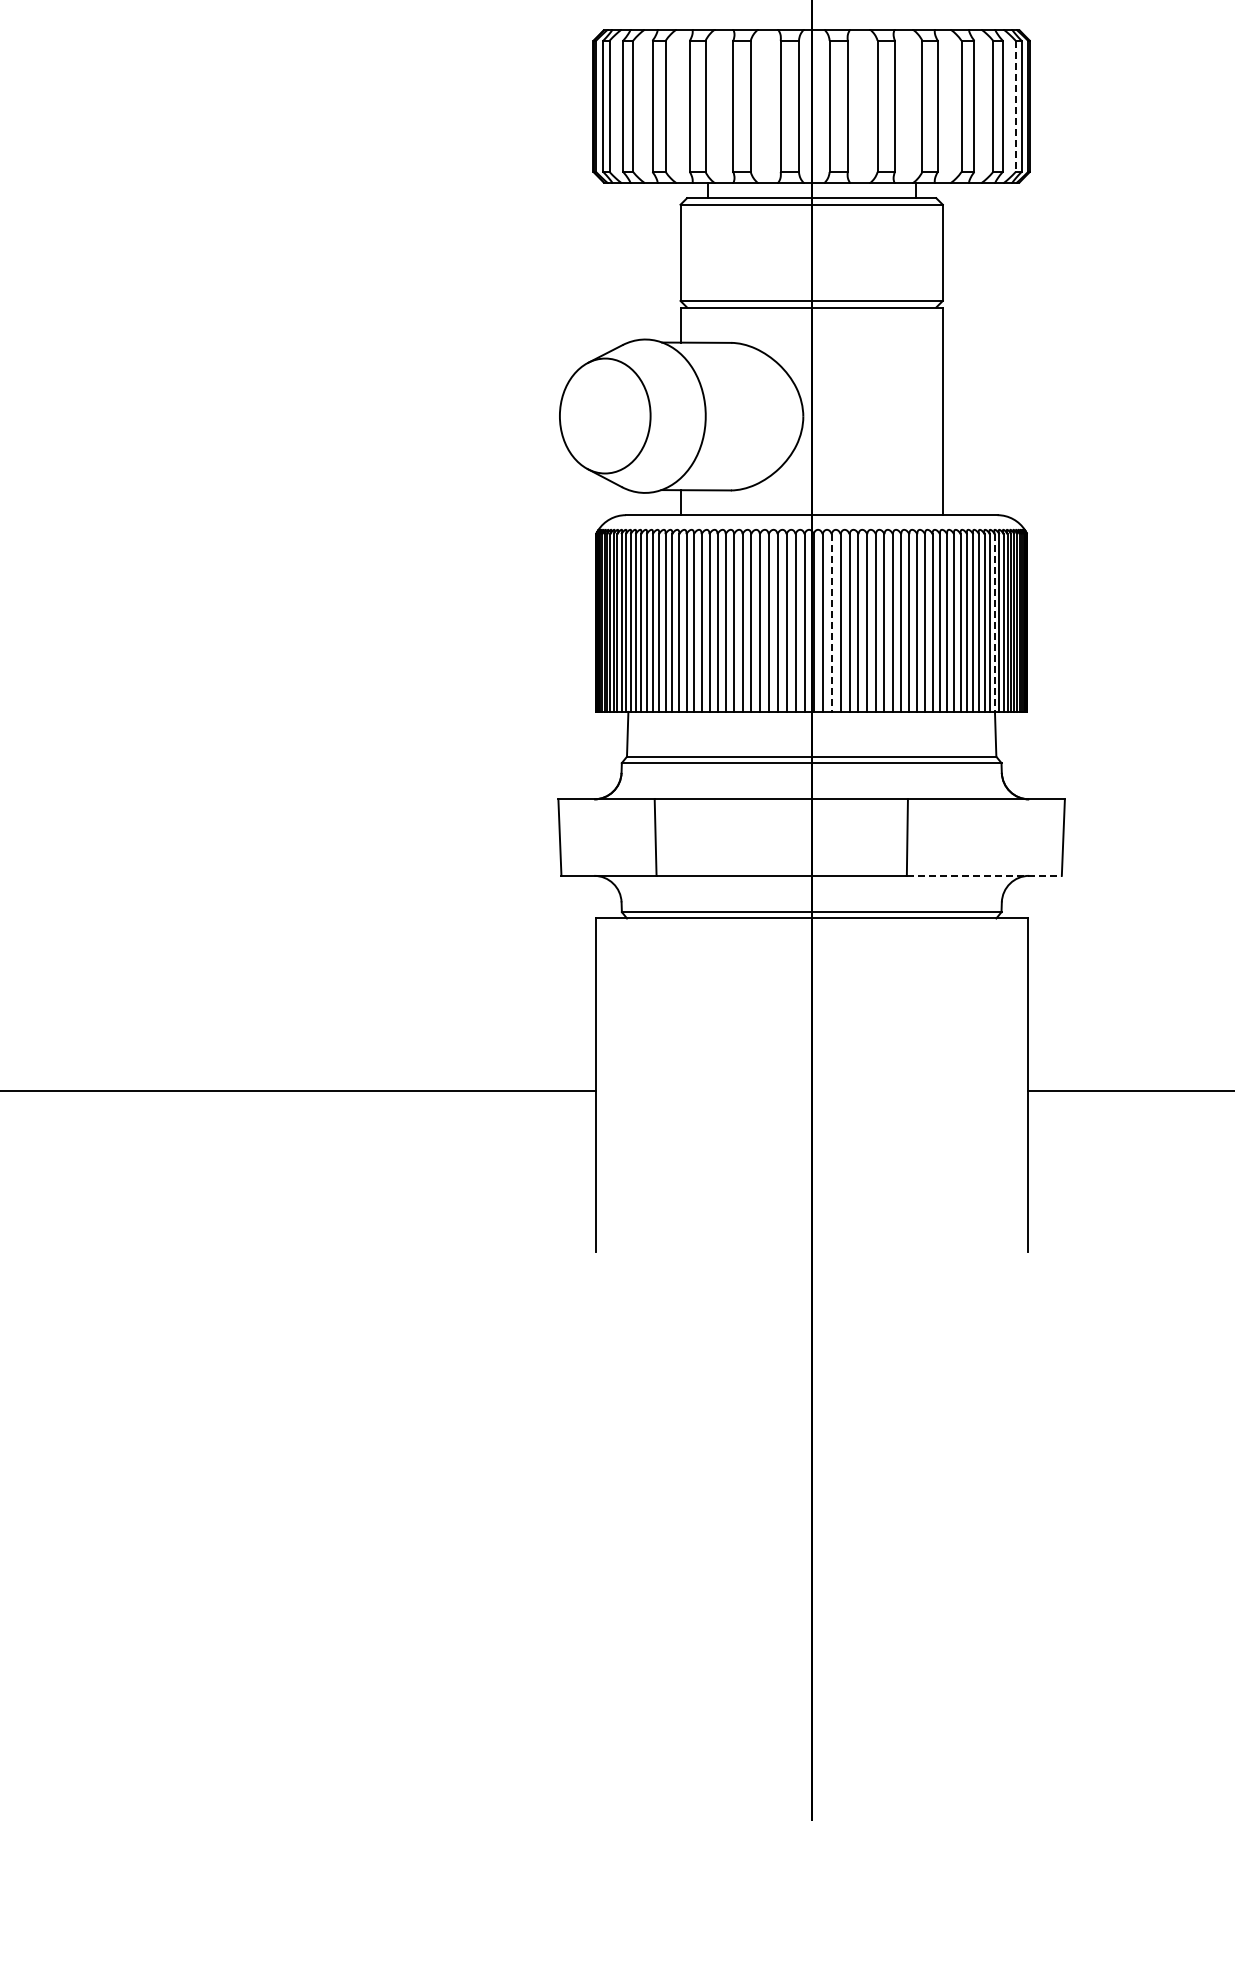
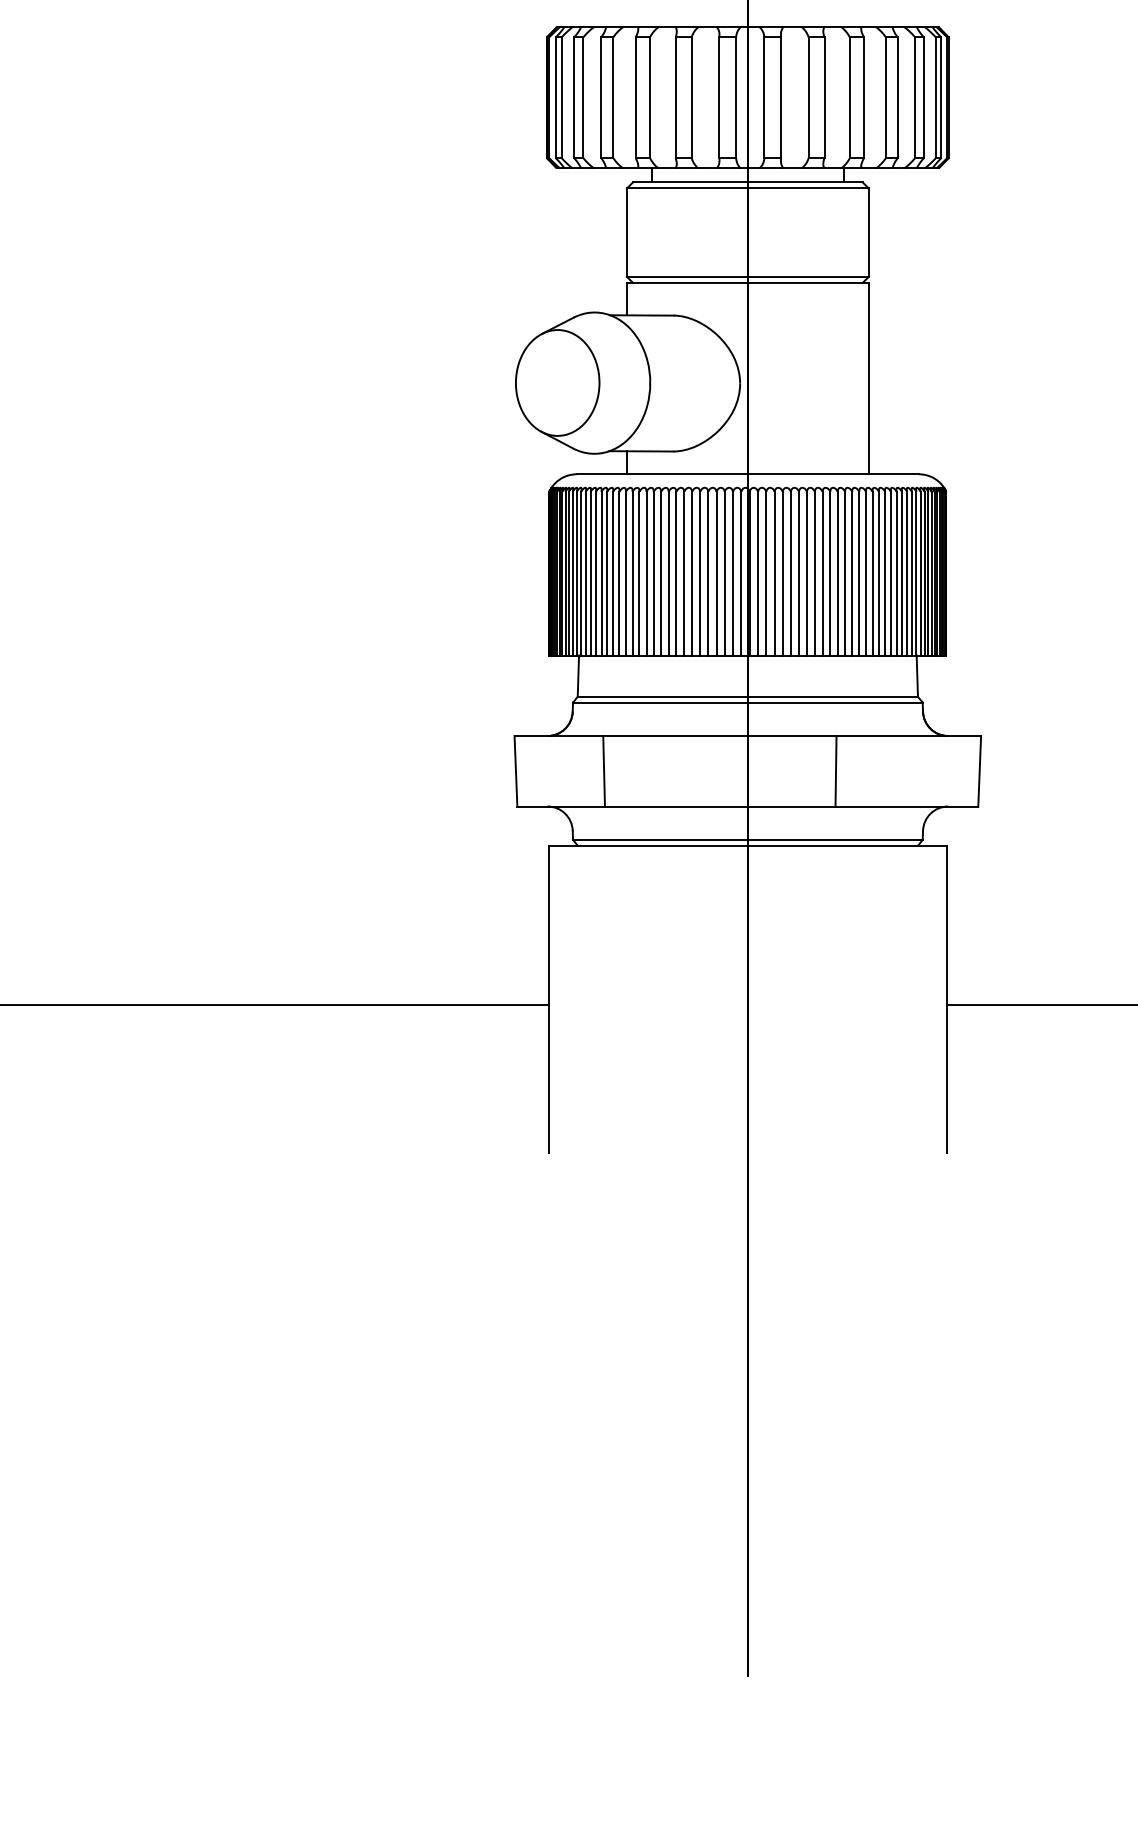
line: (1015, 106) -> (935, 97), dashed -> solid
line: (831, 623) -> (766, 574), dashed -> solid
line: (994, 623) -> (916, 574), dashed -> solid
line: (984, 875) -> (907, 806), dashed -> solid

